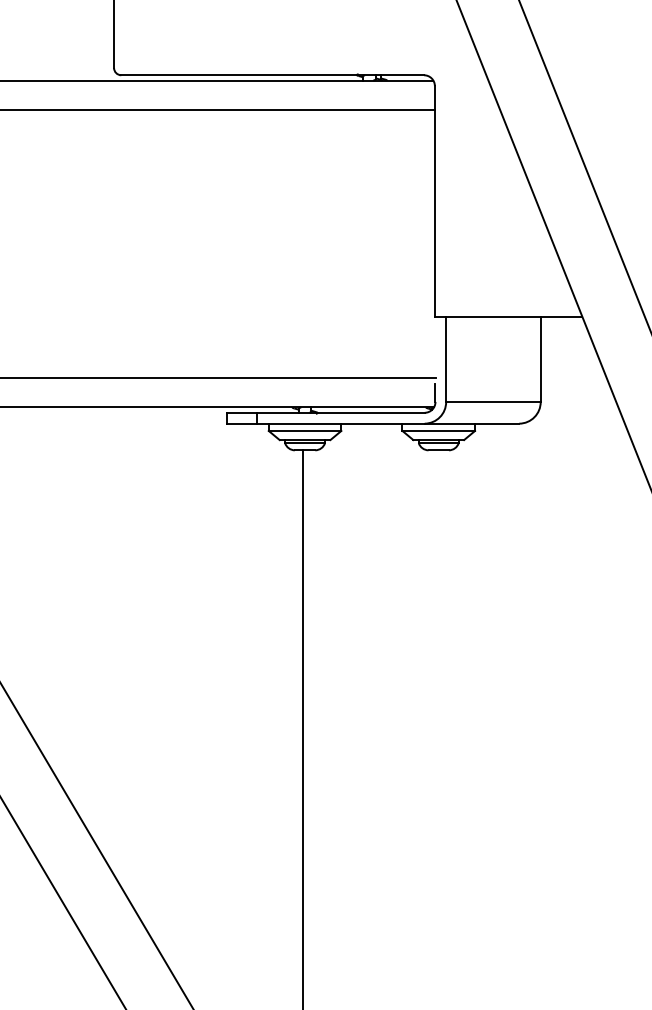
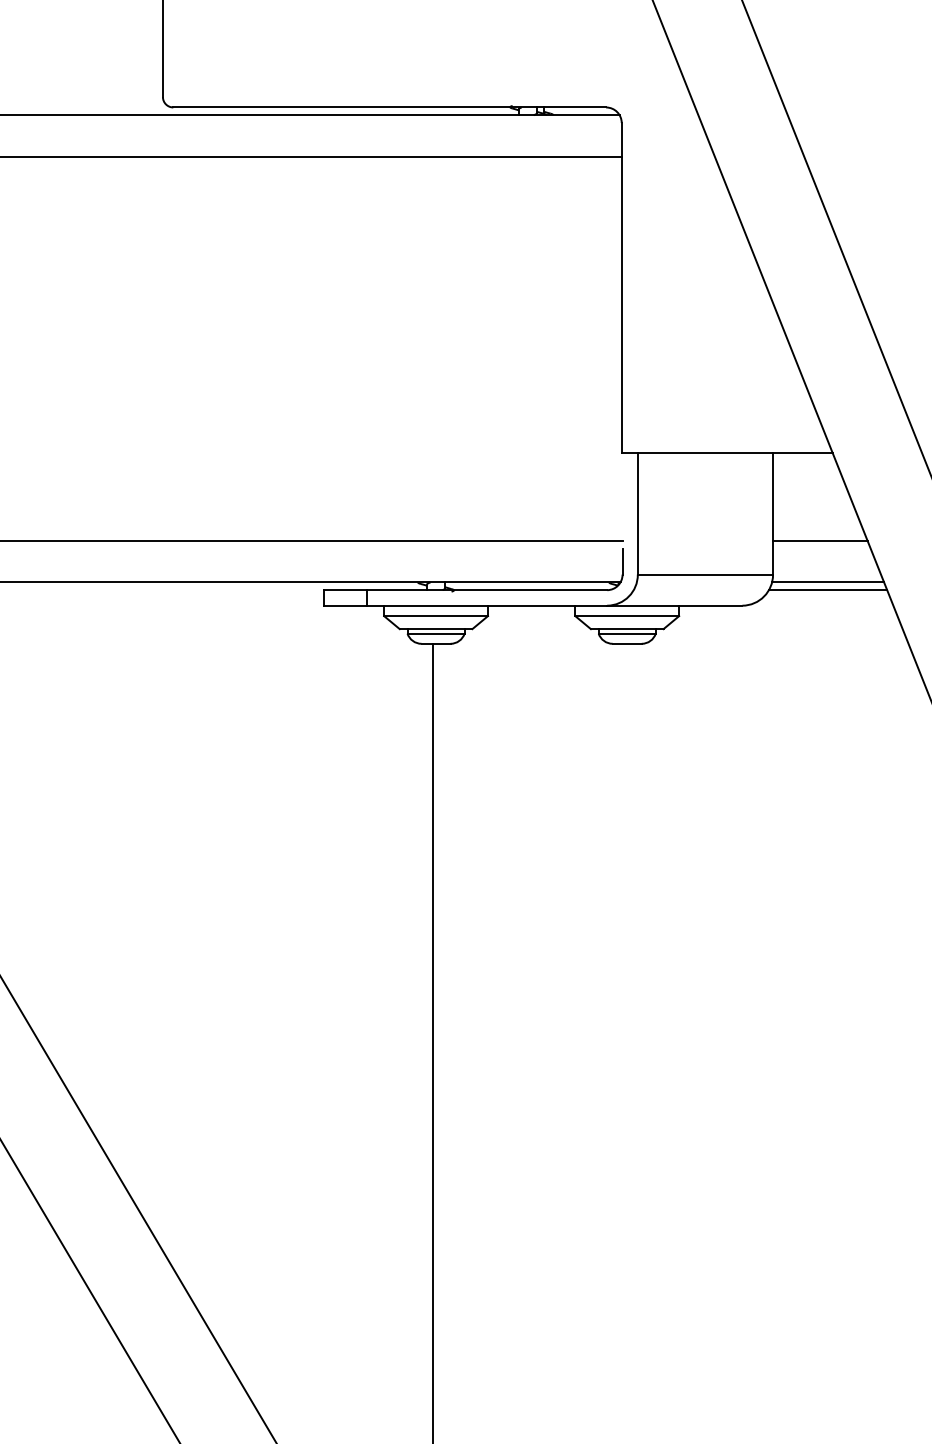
line: (573, 378) -> (819, 541), added
line: (579, 407) -> (828, 582), added
line: (578, 412) -> (827, 589), added

